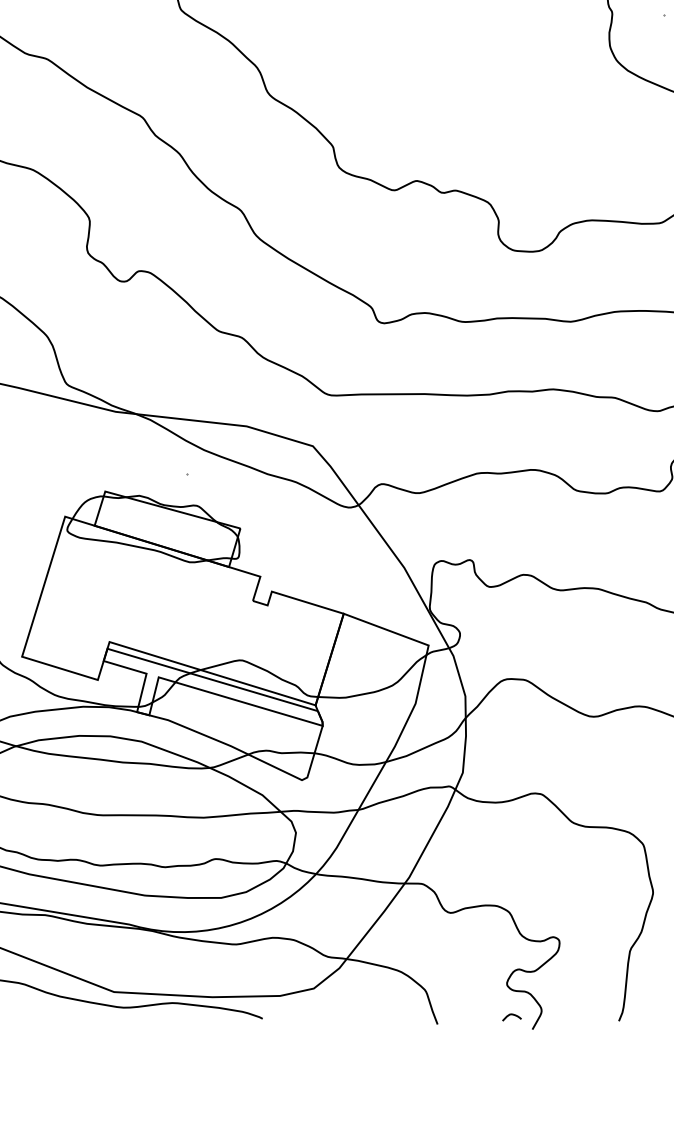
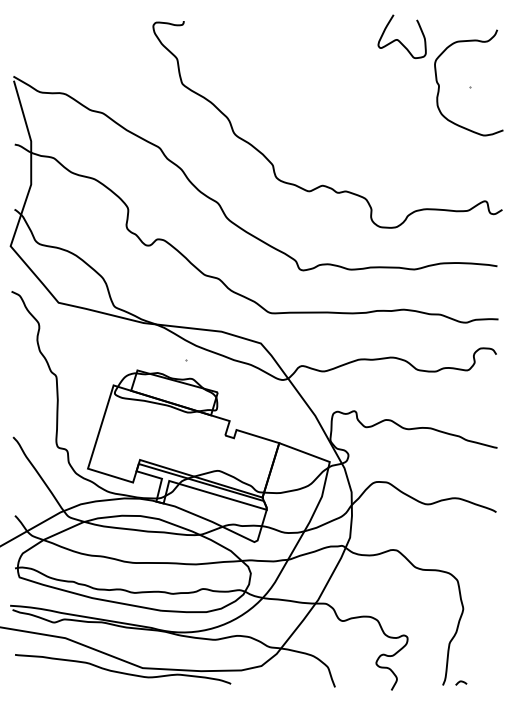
curve: (512, 1016) -> (461, 682), moved

